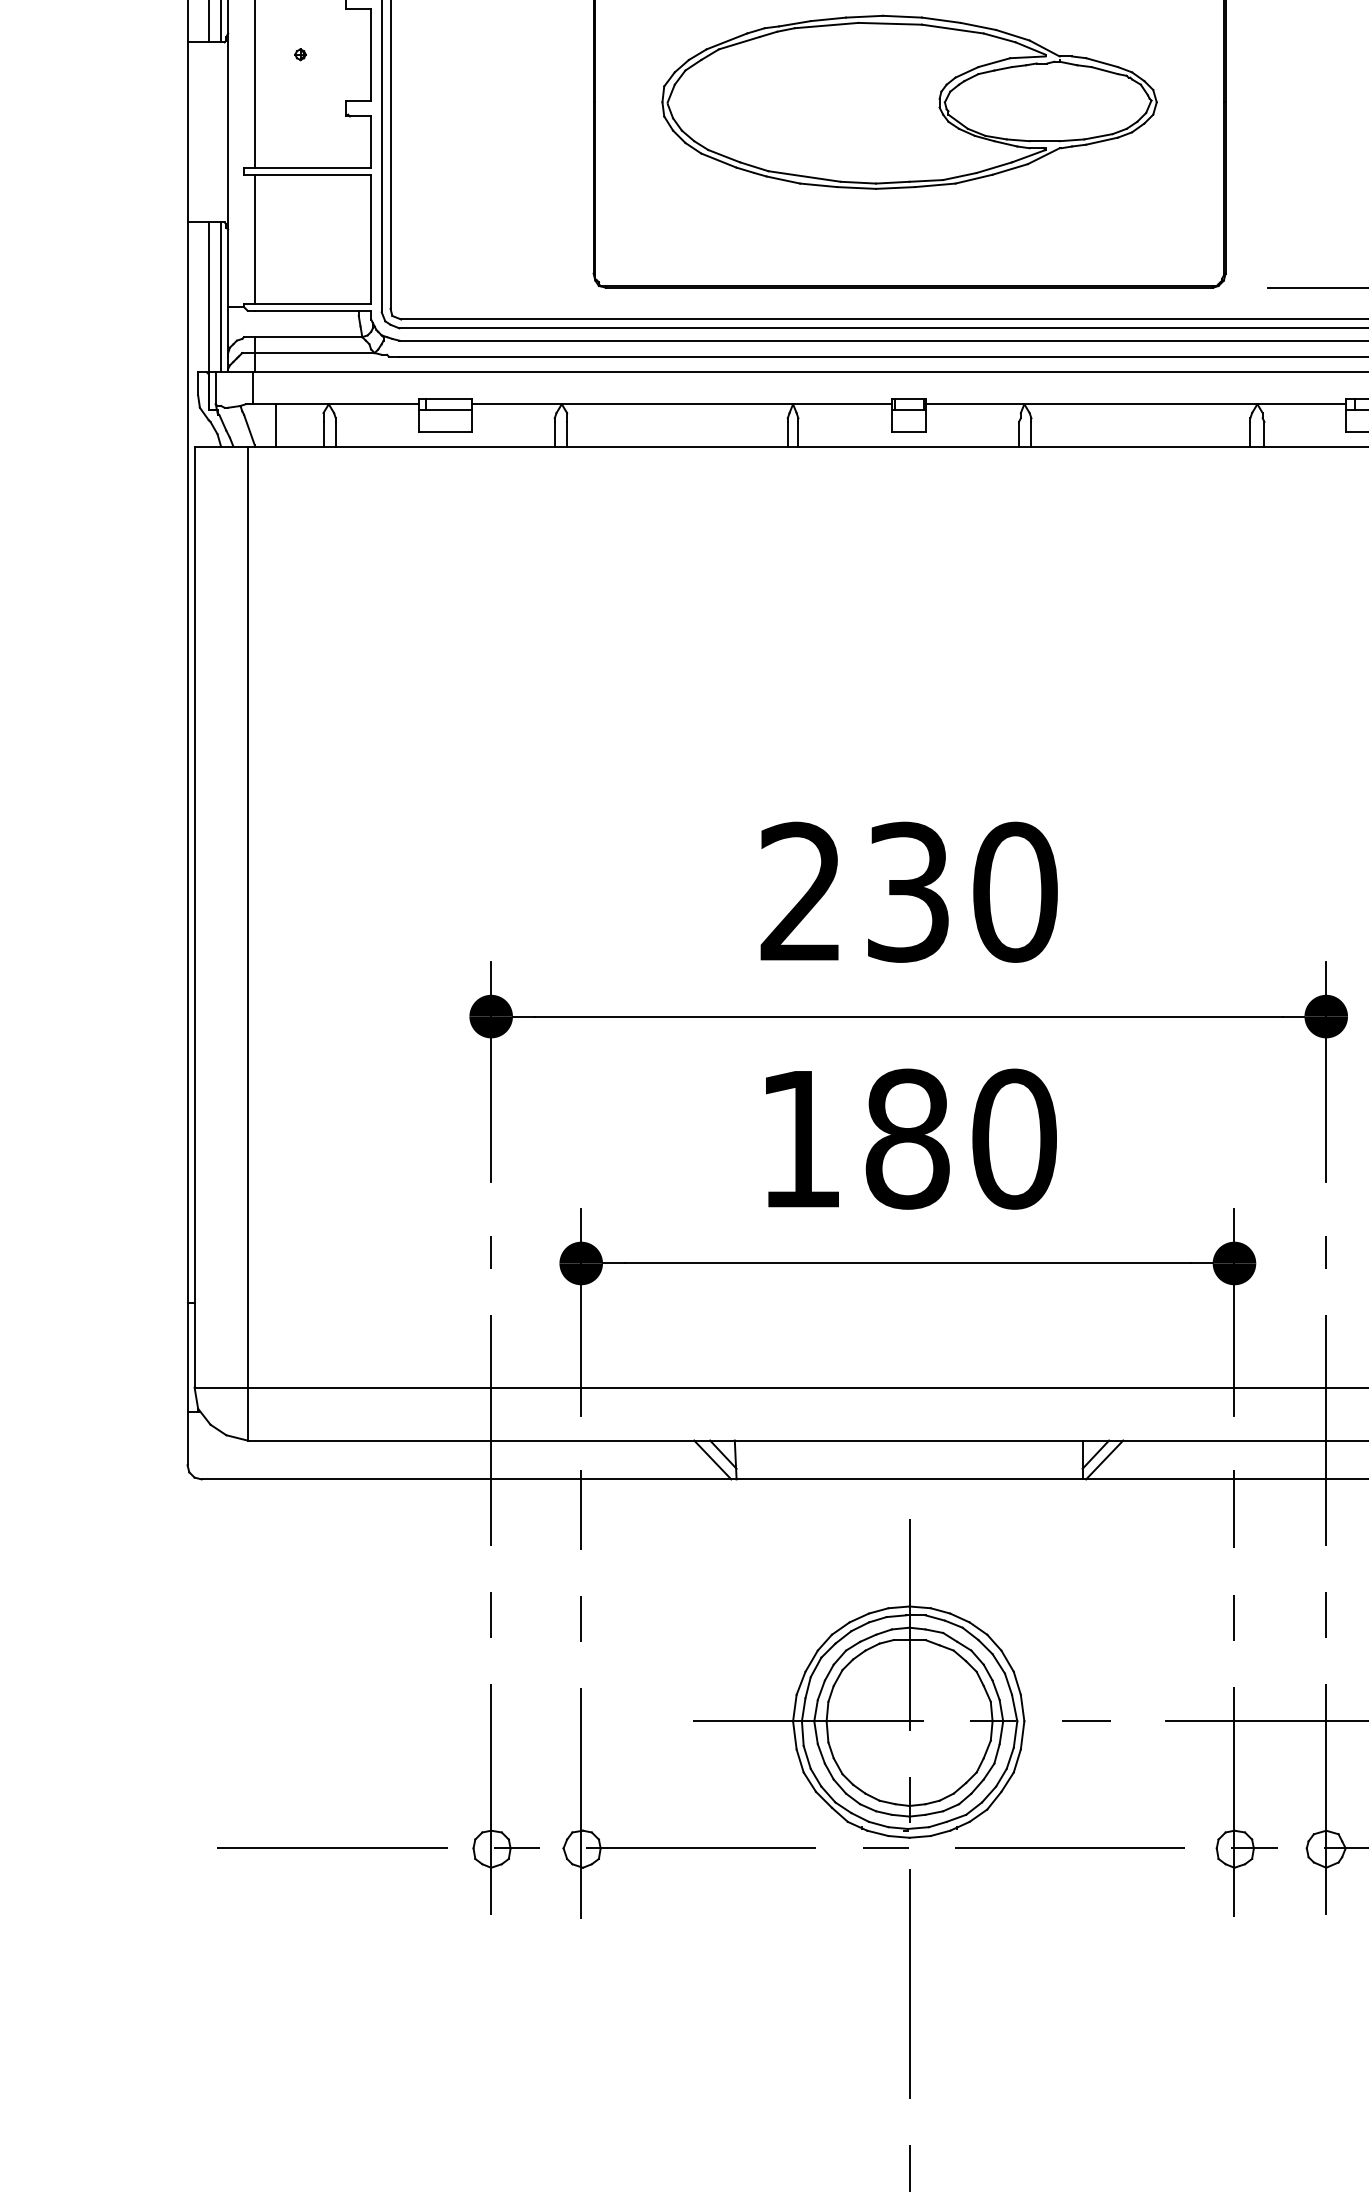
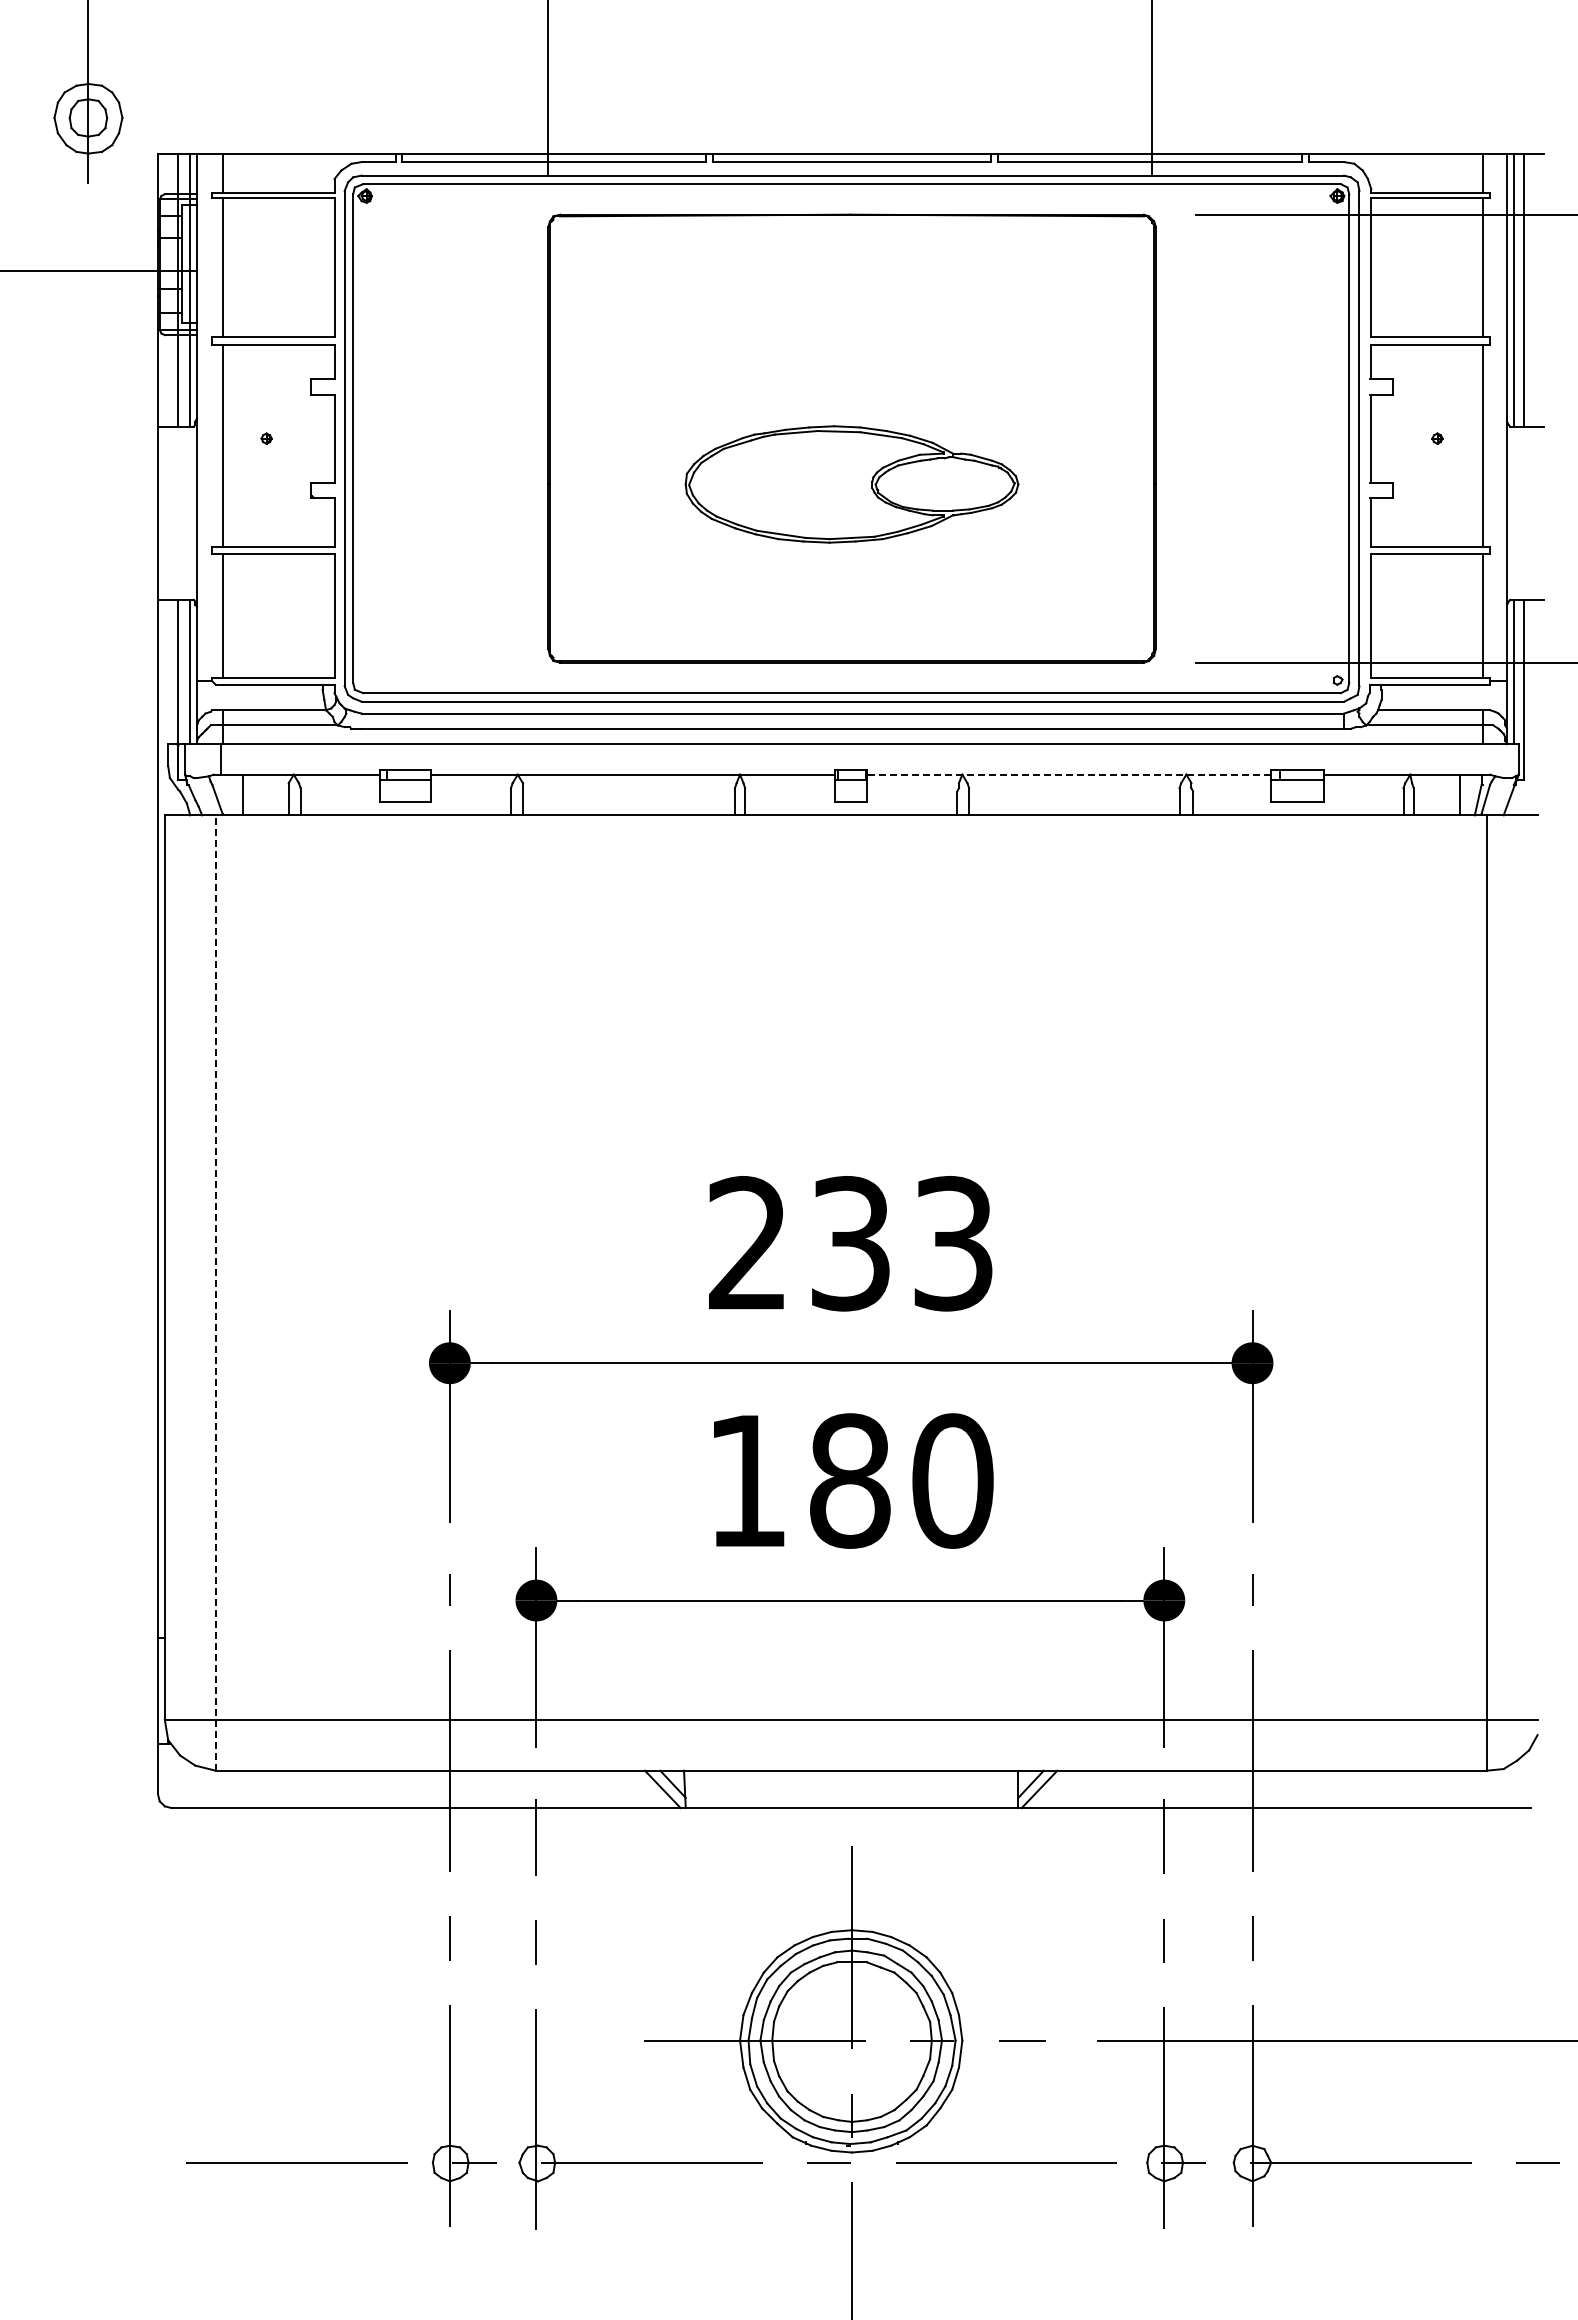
part: (909, 102) -> (851, 484), size x0.7
line: (1135, 404) -> (1069, 774), solid -> dashed
text: (1015, 892) -> (953, 1243), 230 -> 233
line: (247, 944) -> (215, 1293), solid -> dashed

